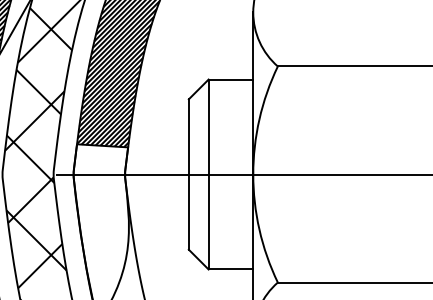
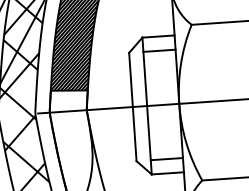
line: (230, 99) -> (159, 50), added
line: (230, 249) -> (166, 158), added

